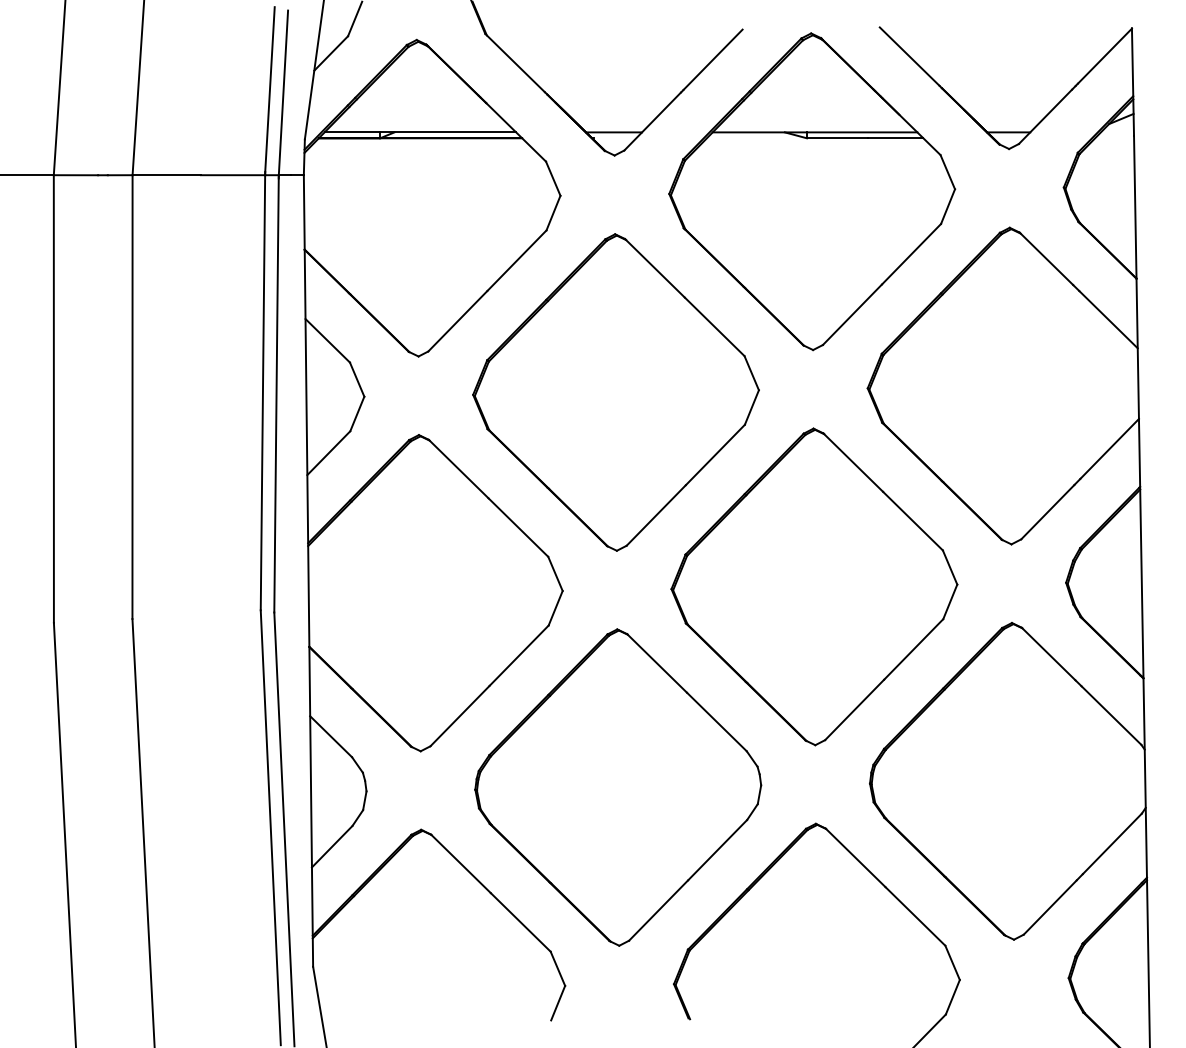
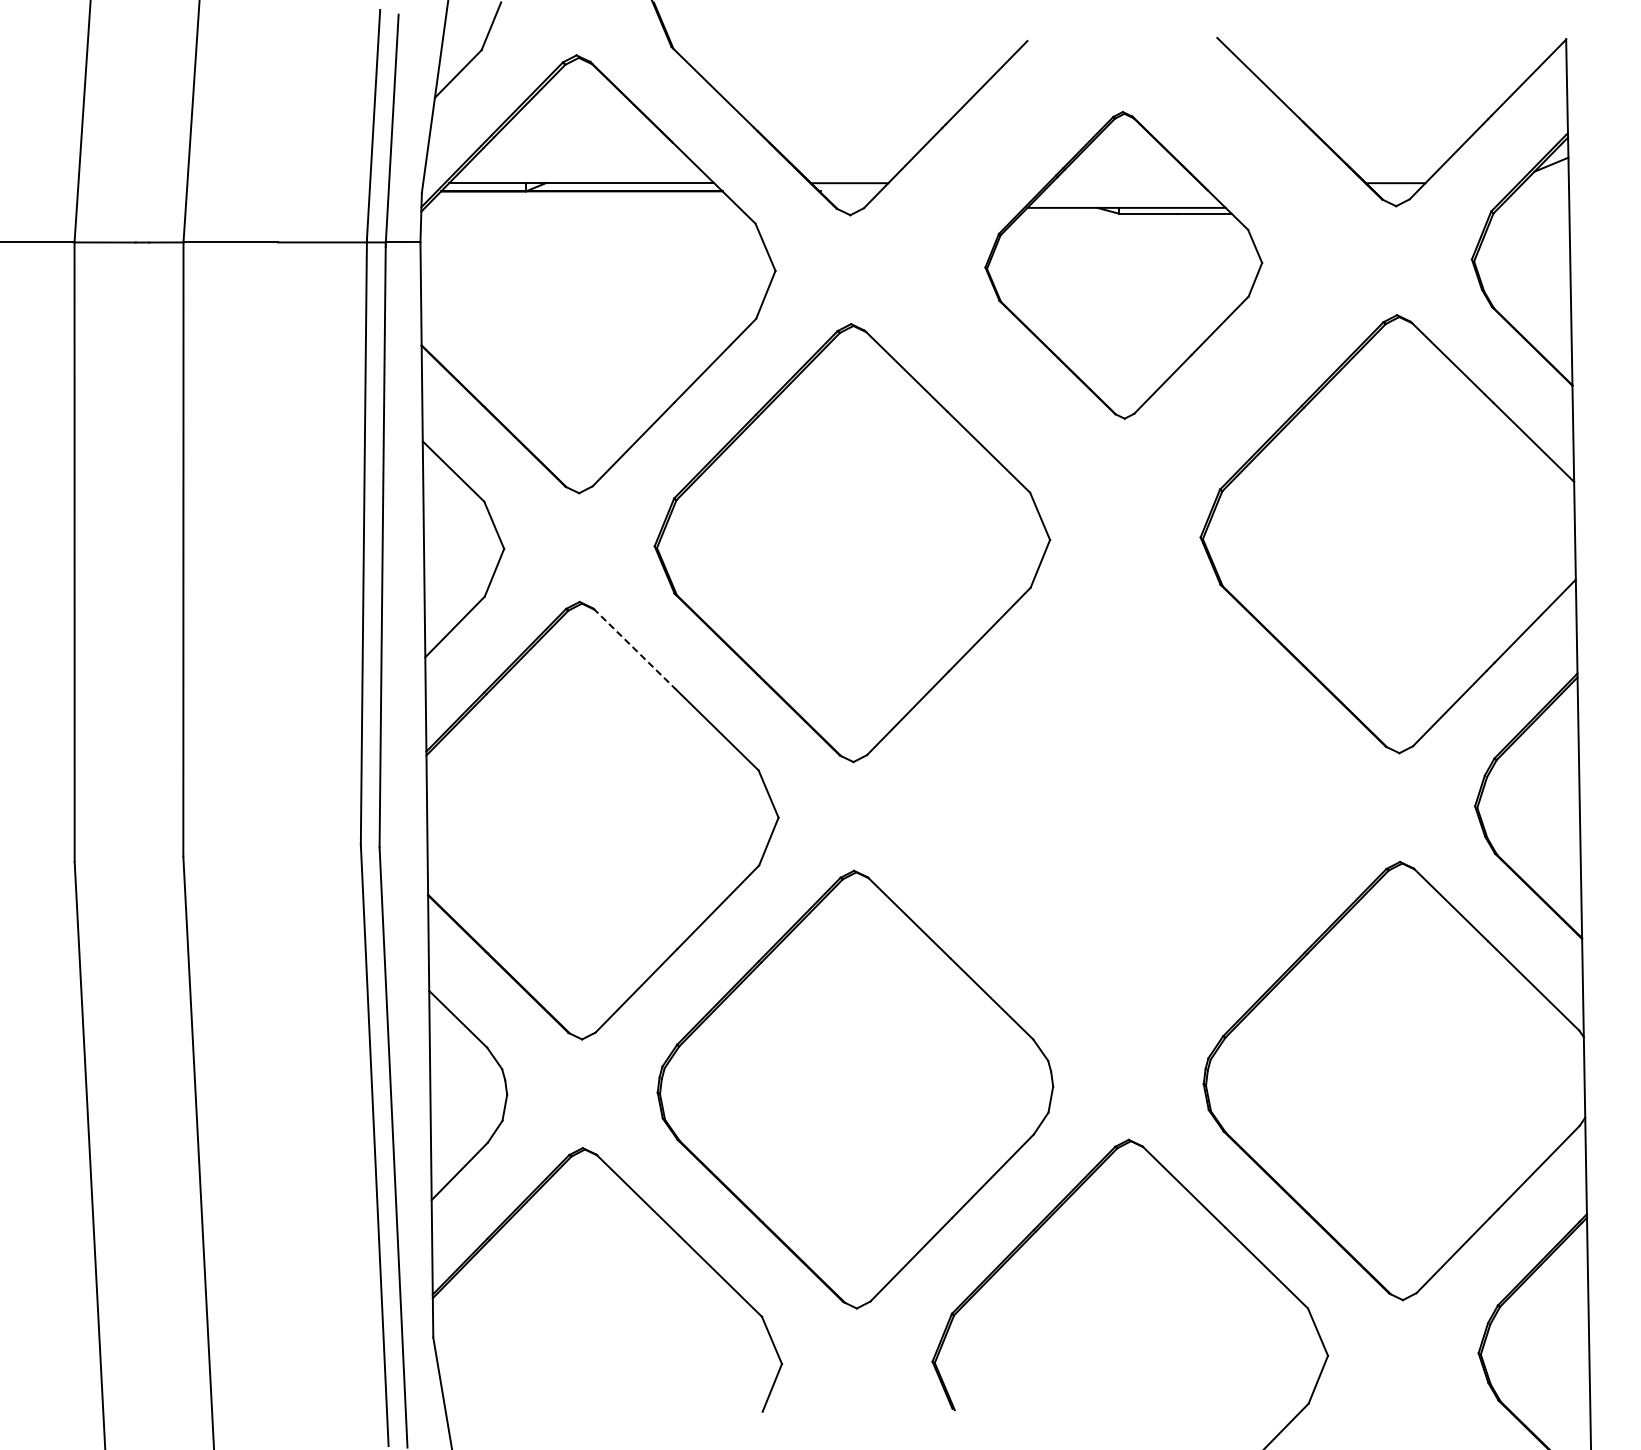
part: (812, 191) -> (1123, 265), size x0.7
line: (458, 468) -> (634, 648), solid -> dashed
part: (814, 587) -> (1126, 812), removed

